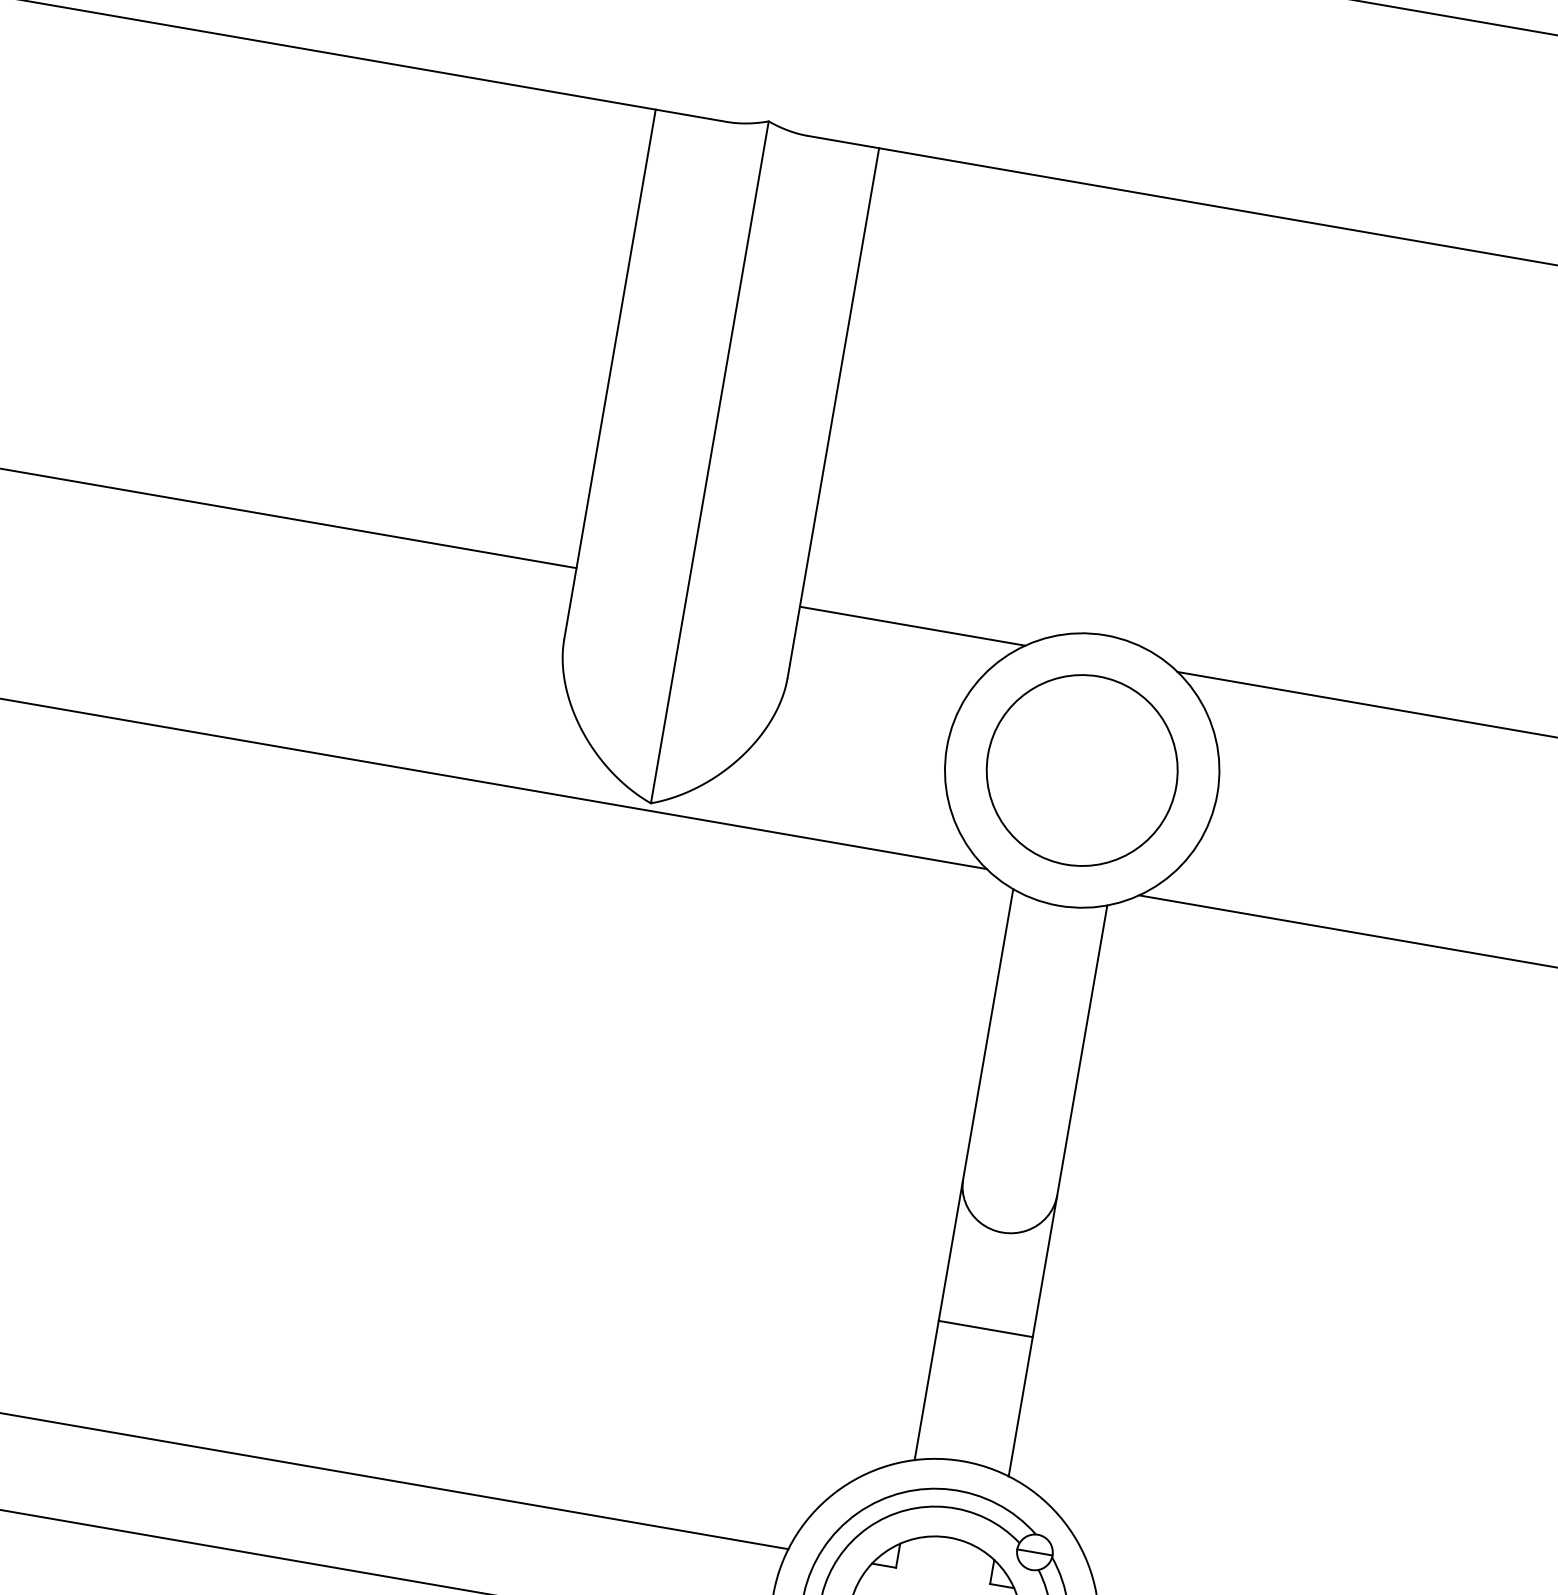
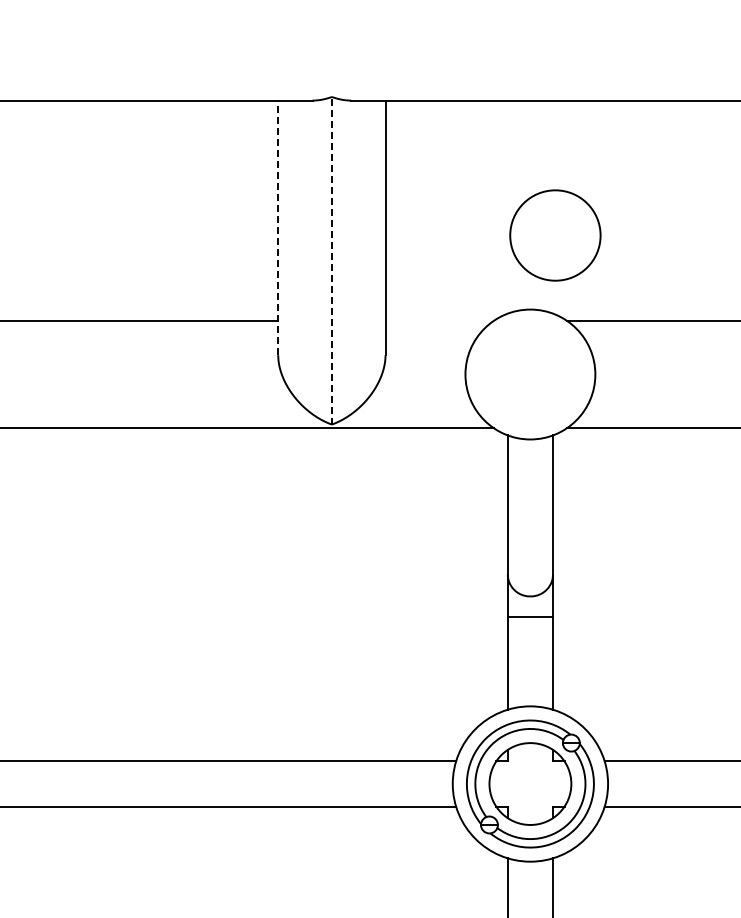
line: (610, 373) -> (278, 227), solid -> dashed
line: (709, 461) -> (331, 260), solid -> dashed
line: (912, 625) -> (439, 320), removed
circle: (1082, 770) -> (555, 235), moved
line: (986, 1328) -> (530, 616), moved

